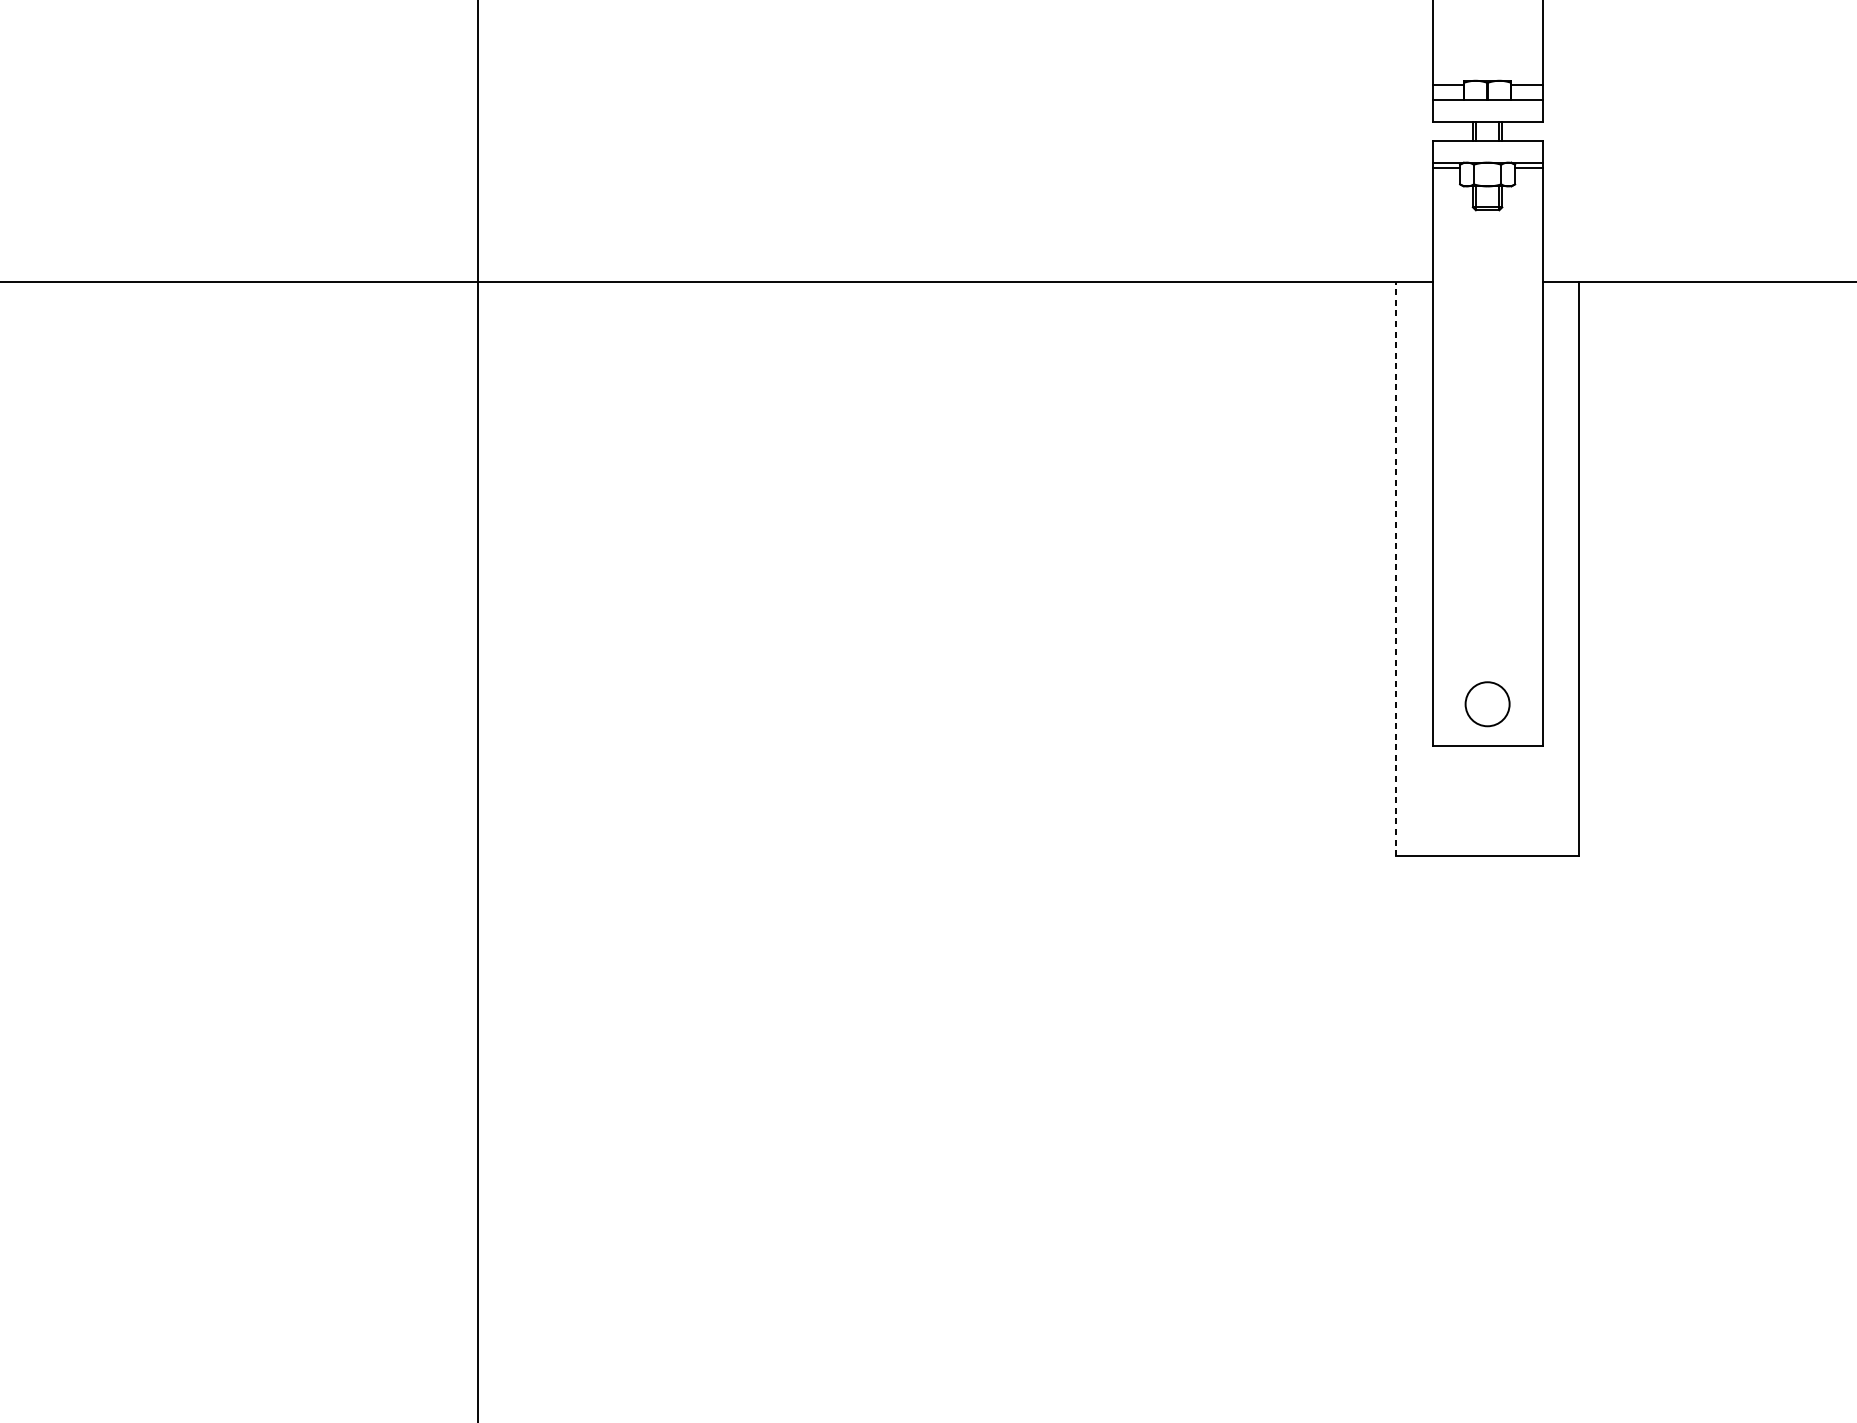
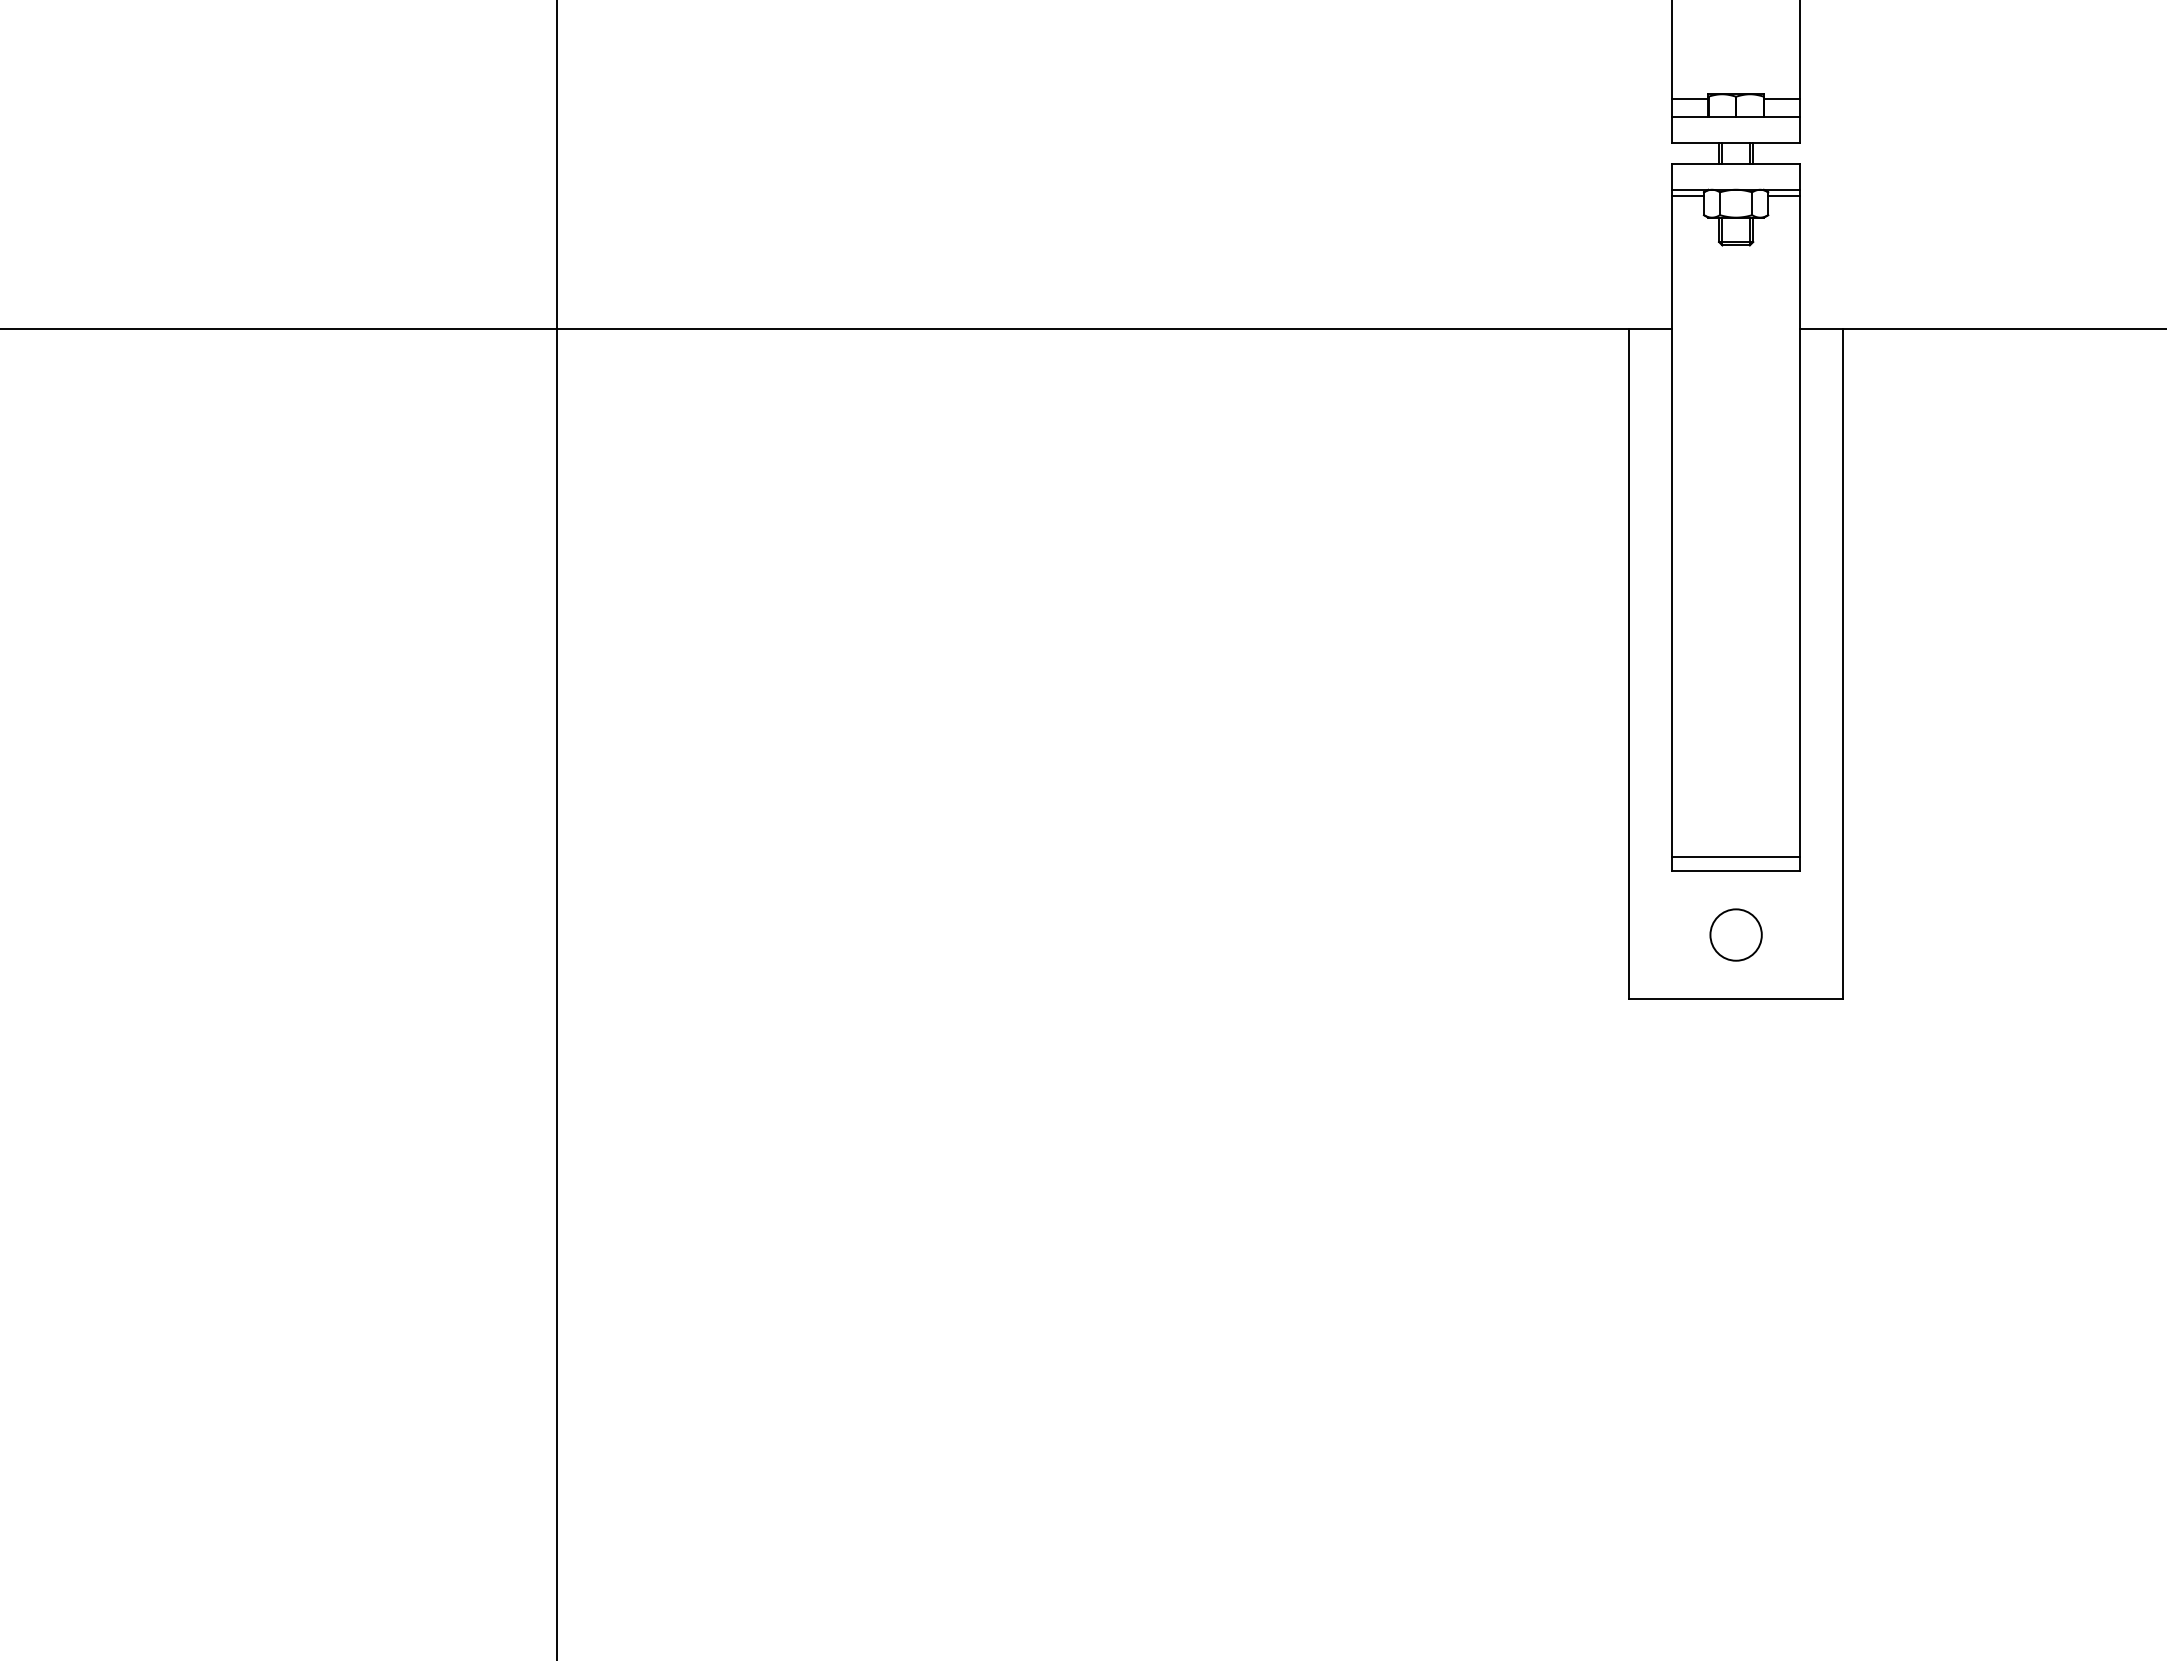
line: (1396, 569) -> (1629, 664), dashed -> solid
circle: (1487, 703) -> (1735, 934), moved
line: (1487, 733) -> (1735, 856), added

